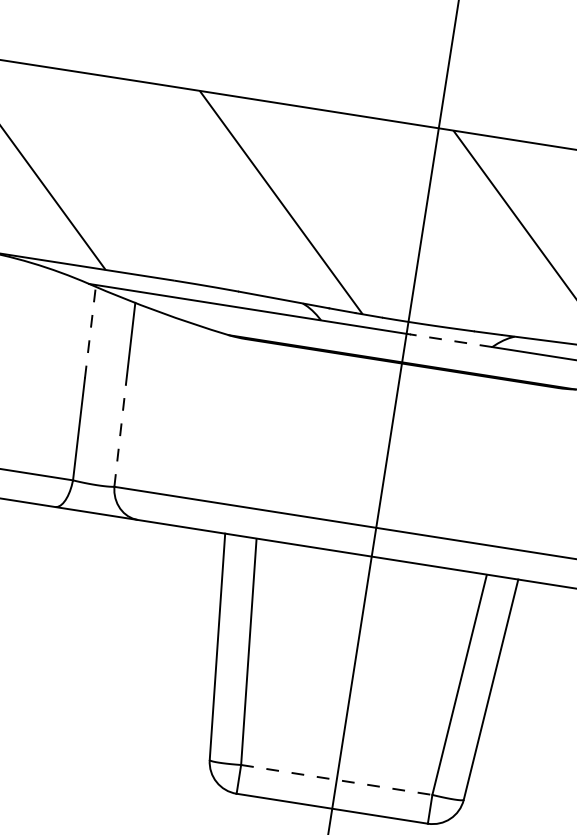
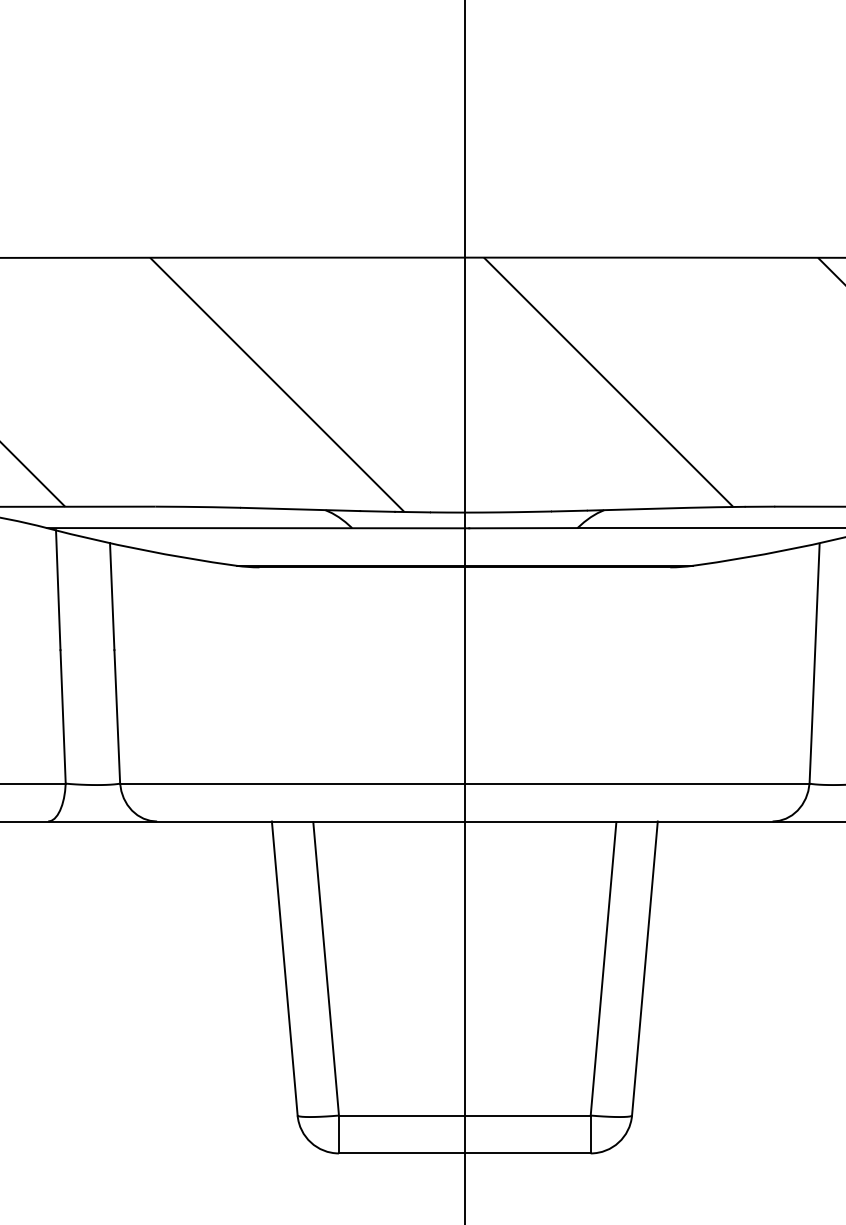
line: (90, 332) -> (58, 590), dashed -> solid
line: (450, 340) -> (522, 528), dashed -> solid
line: (120, 435) -> (117, 716), dashed -> solid
line: (336, 779) -> (464, 1115), dashed -> solid

